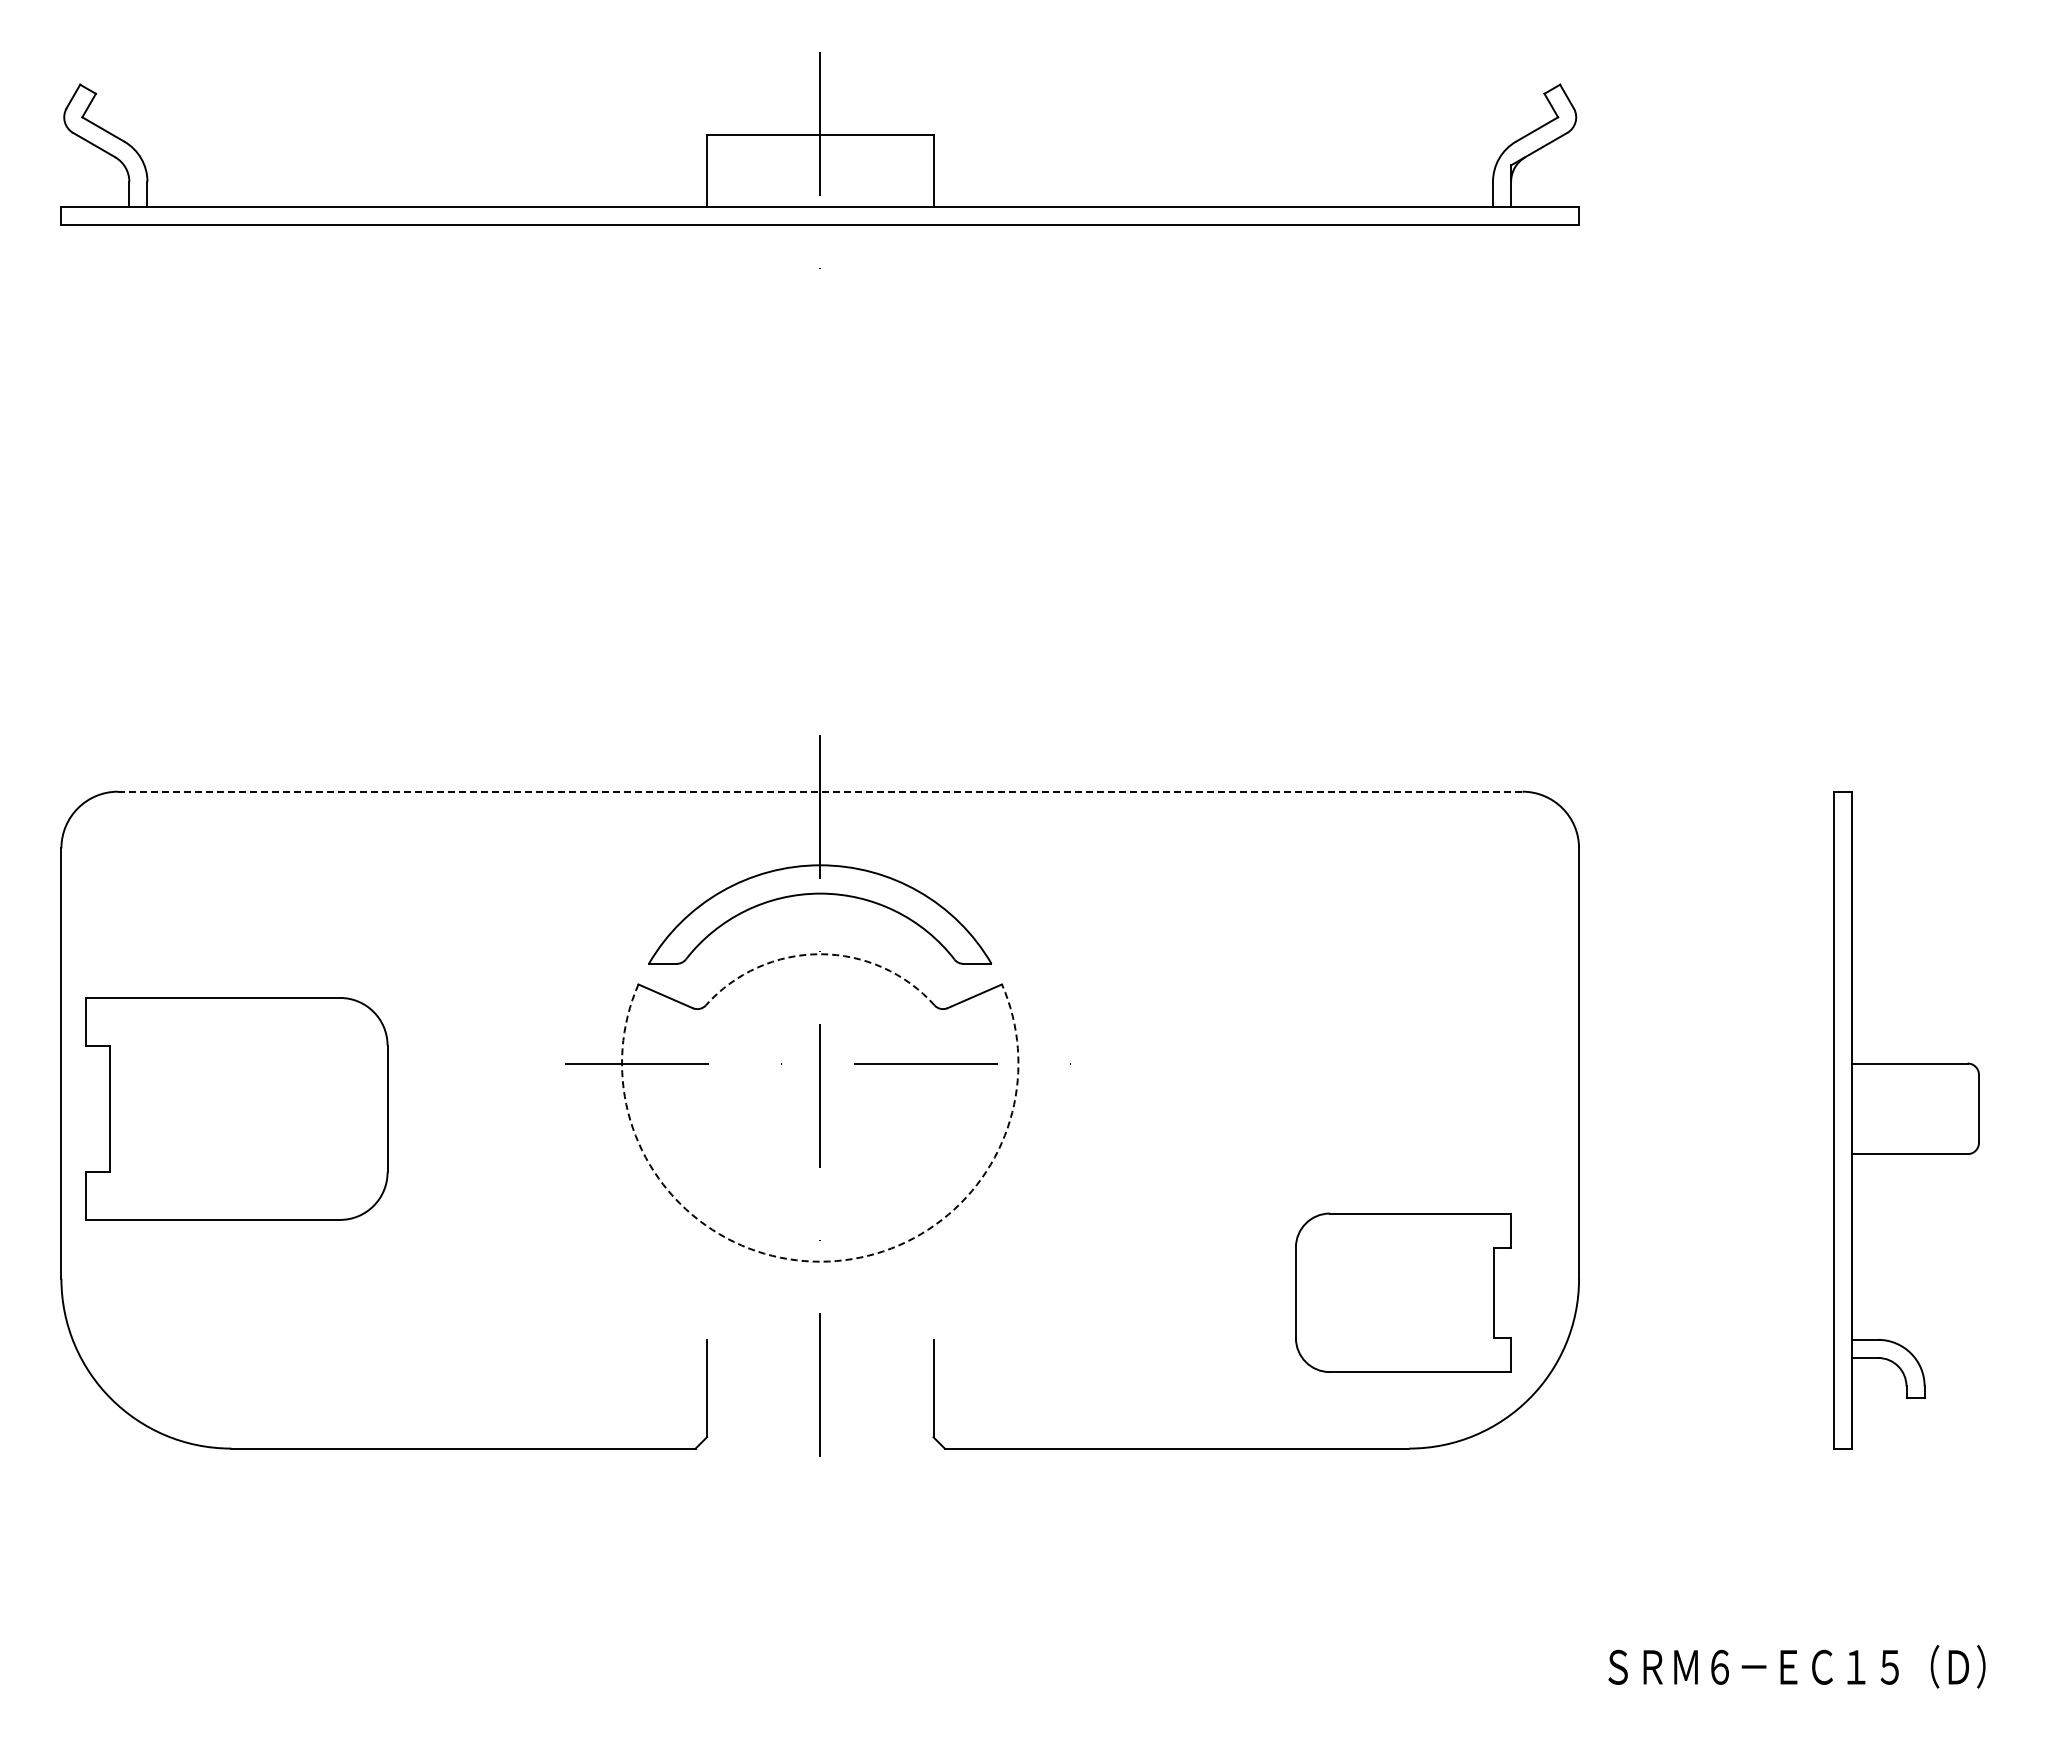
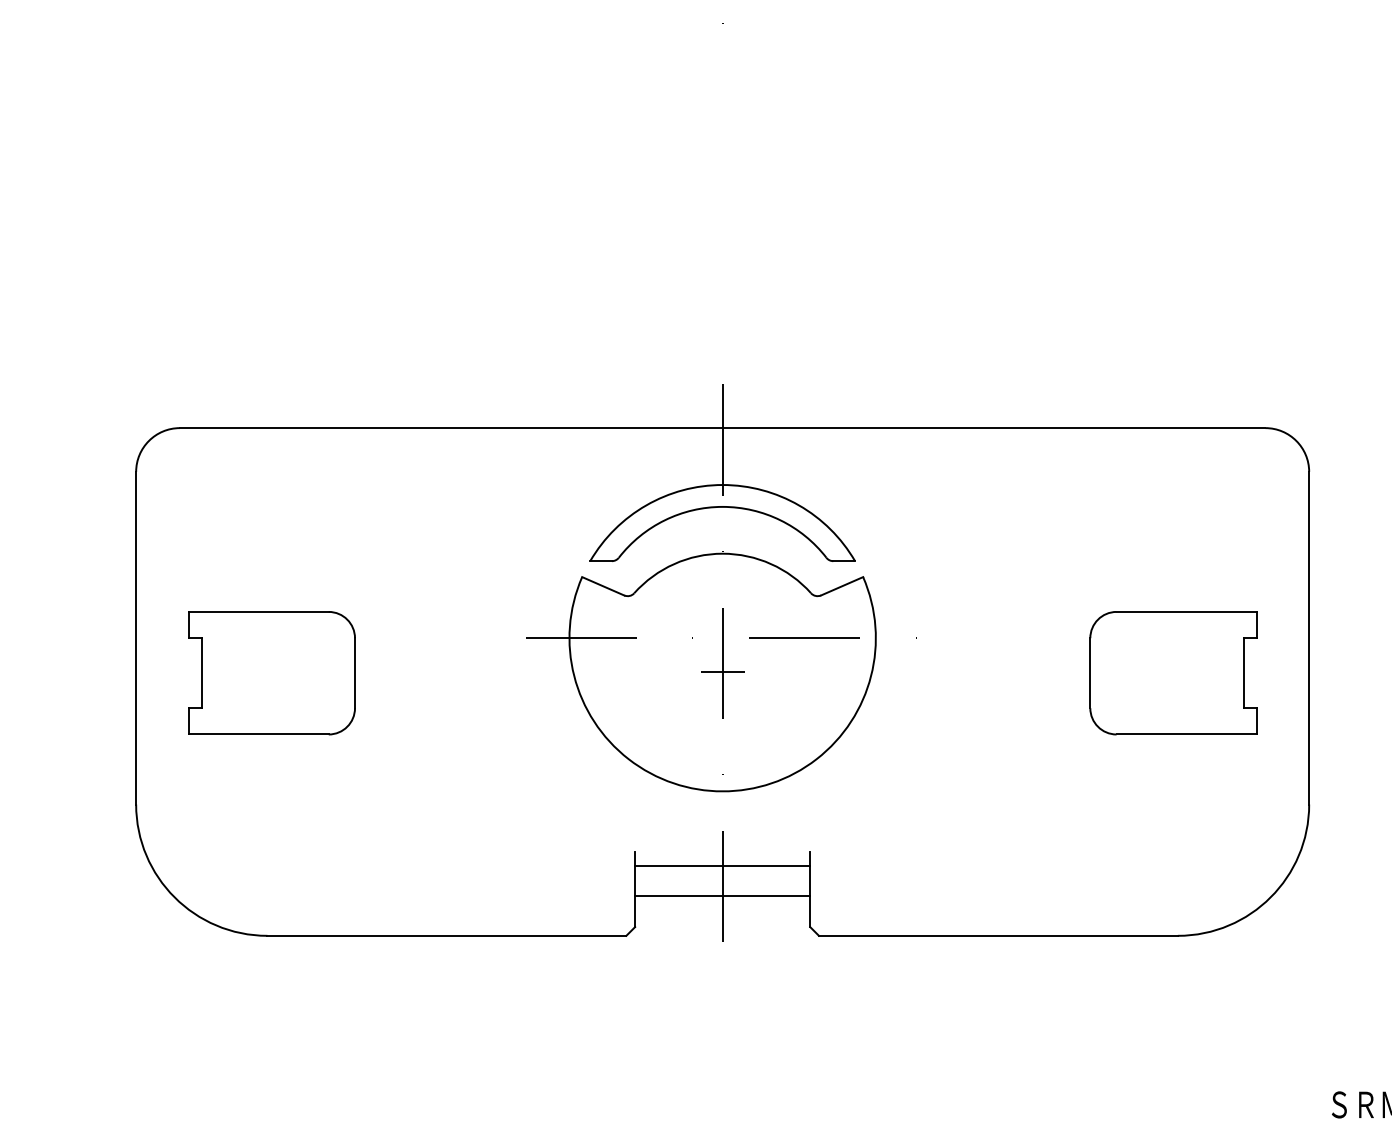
line: (819, 791) -> (722, 427), dashed -> solid
arc: (820, 954) -> (722, 553), dashed -> solid
line: (819, 1107) -> (722, 672), added
part: (236, 1108) -> (271, 672), size x0.71
arc: (820, 1261) -> (722, 791), dashed -> solid
part: (1403, 1292) -> (1173, 672), moved
line: (819, 1357) -> (722, 865), added
line: (819, 1397) -> (722, 896), added

